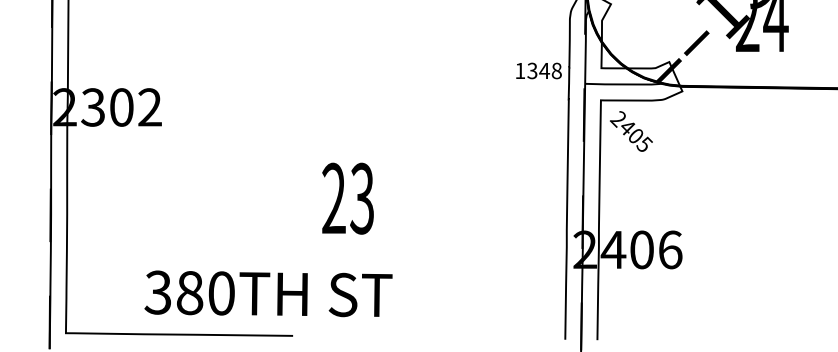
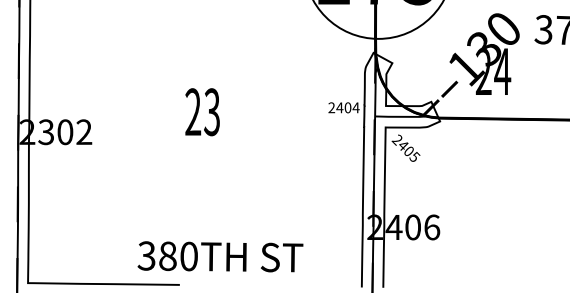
text: (537, 70) -> (343, 107), 1348 -> 2404
text: (347, 199) -> (202, 112), moved
text: (268, 293) -> (220, 256), moved

